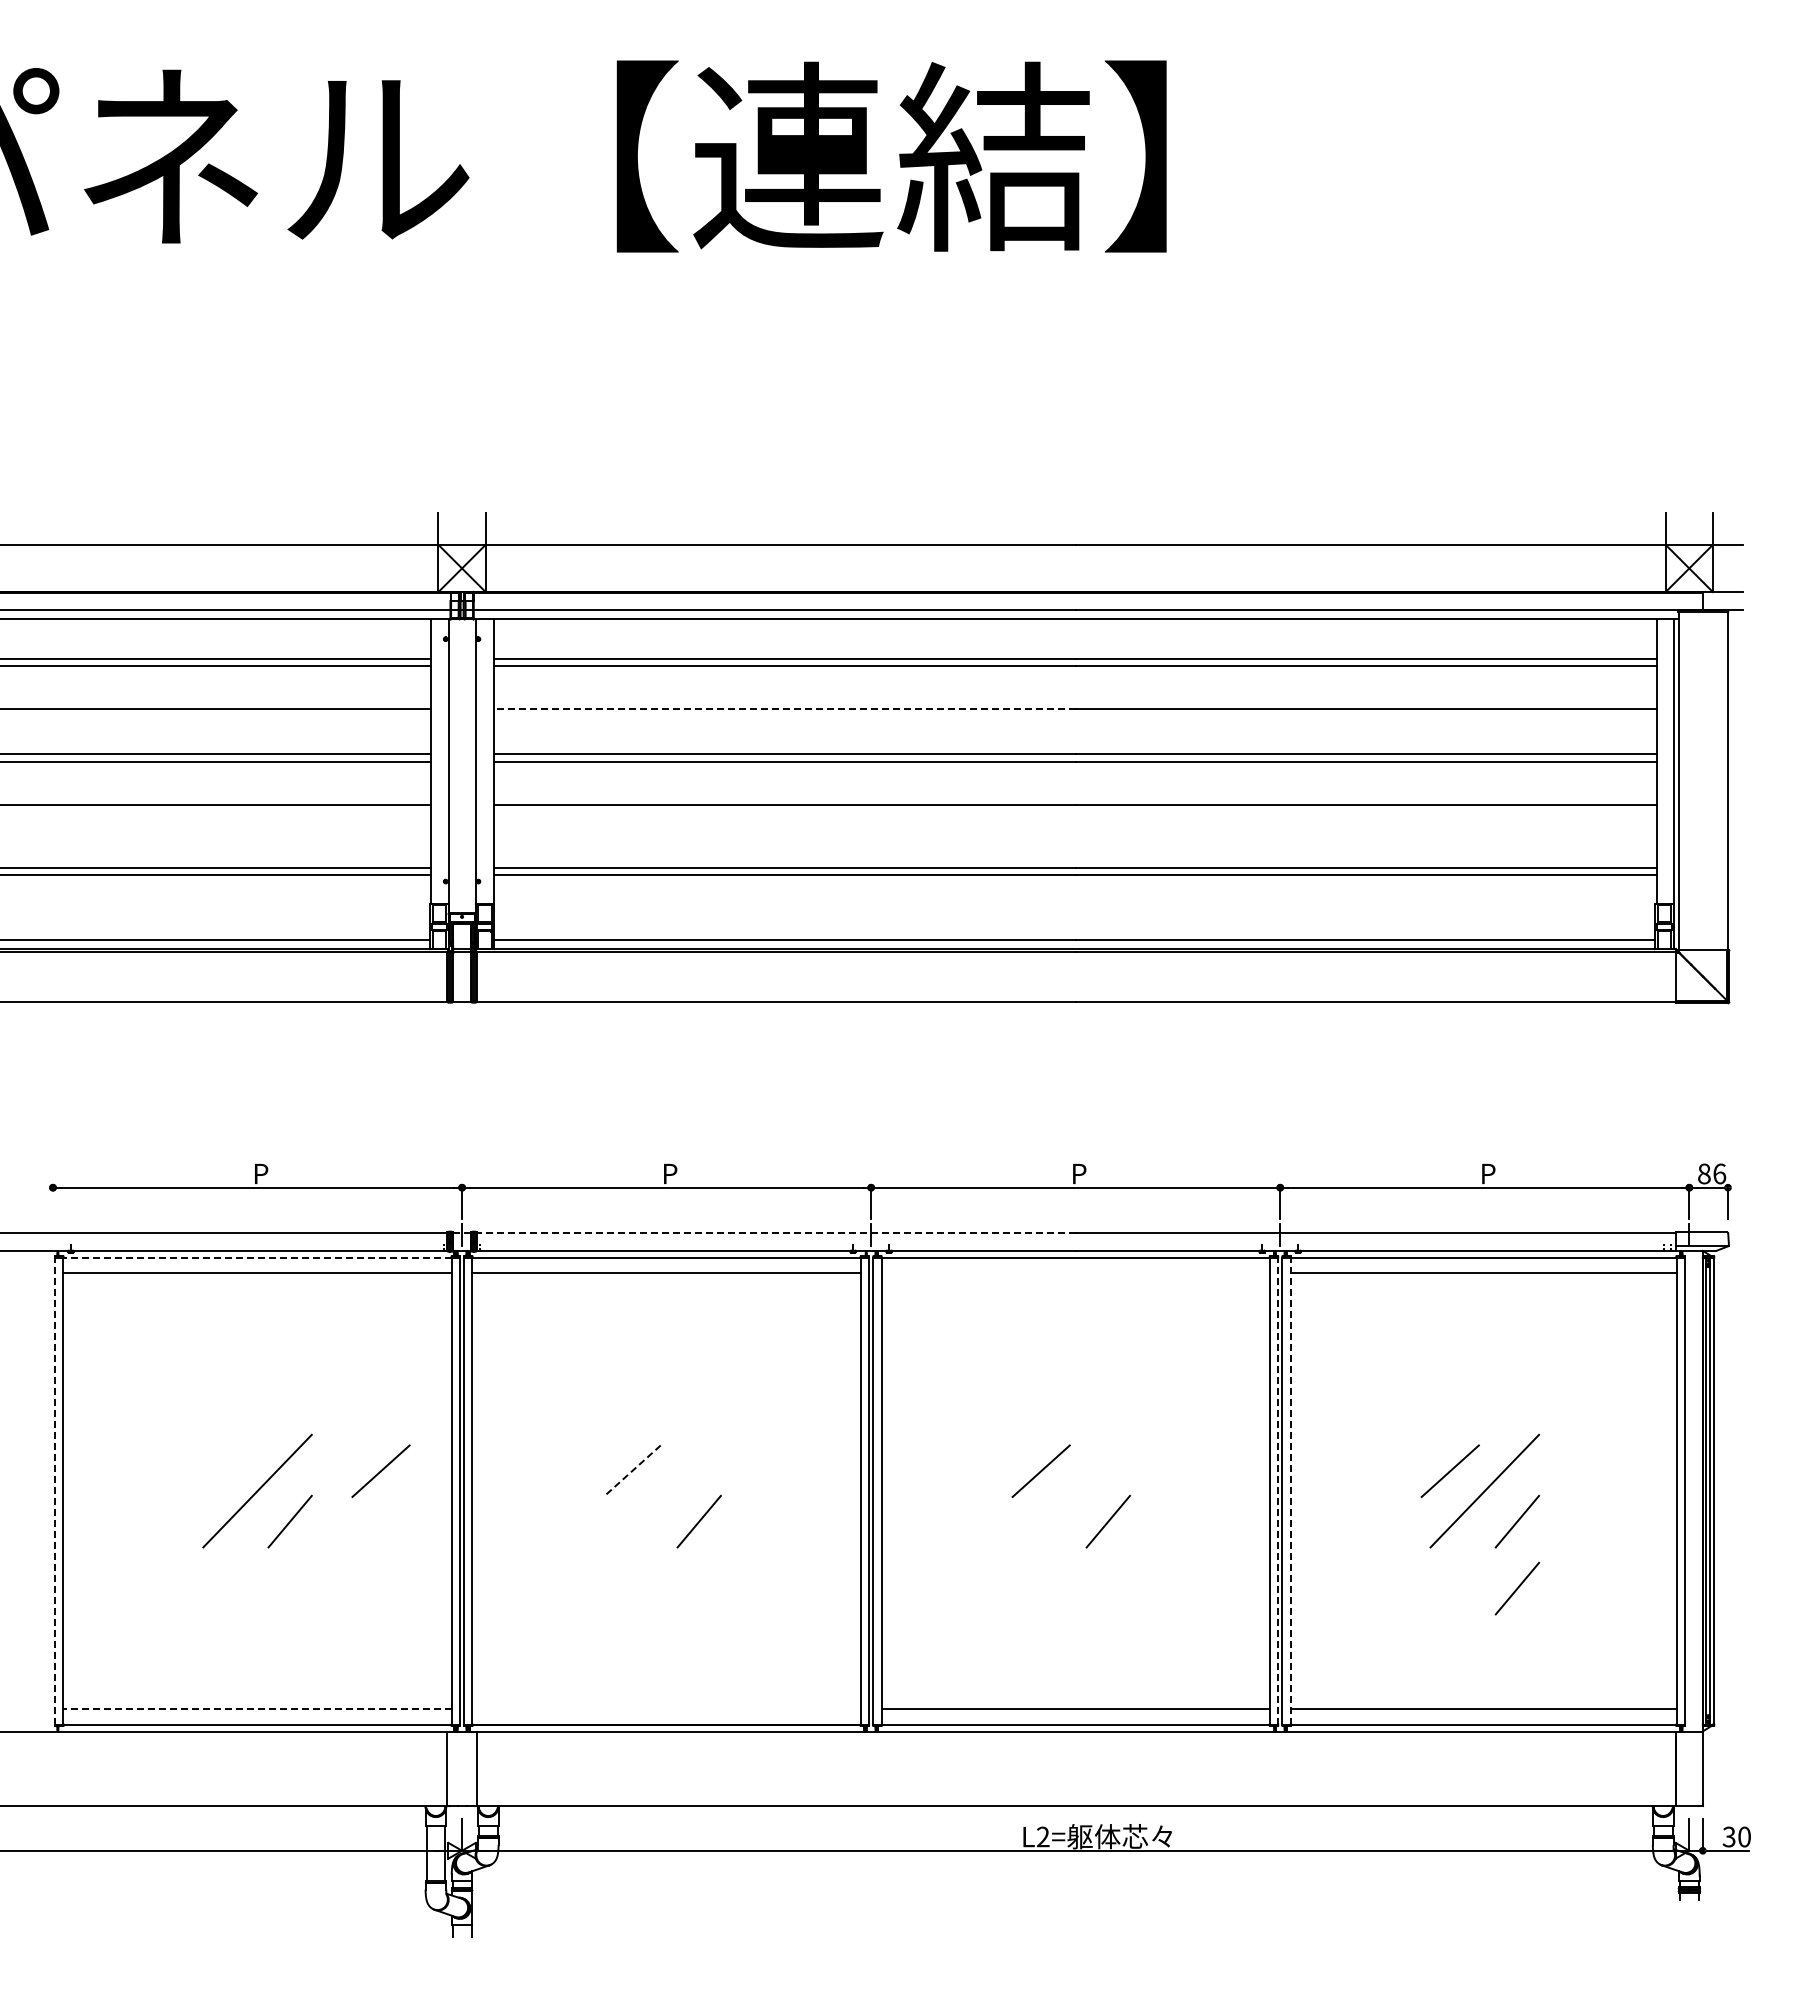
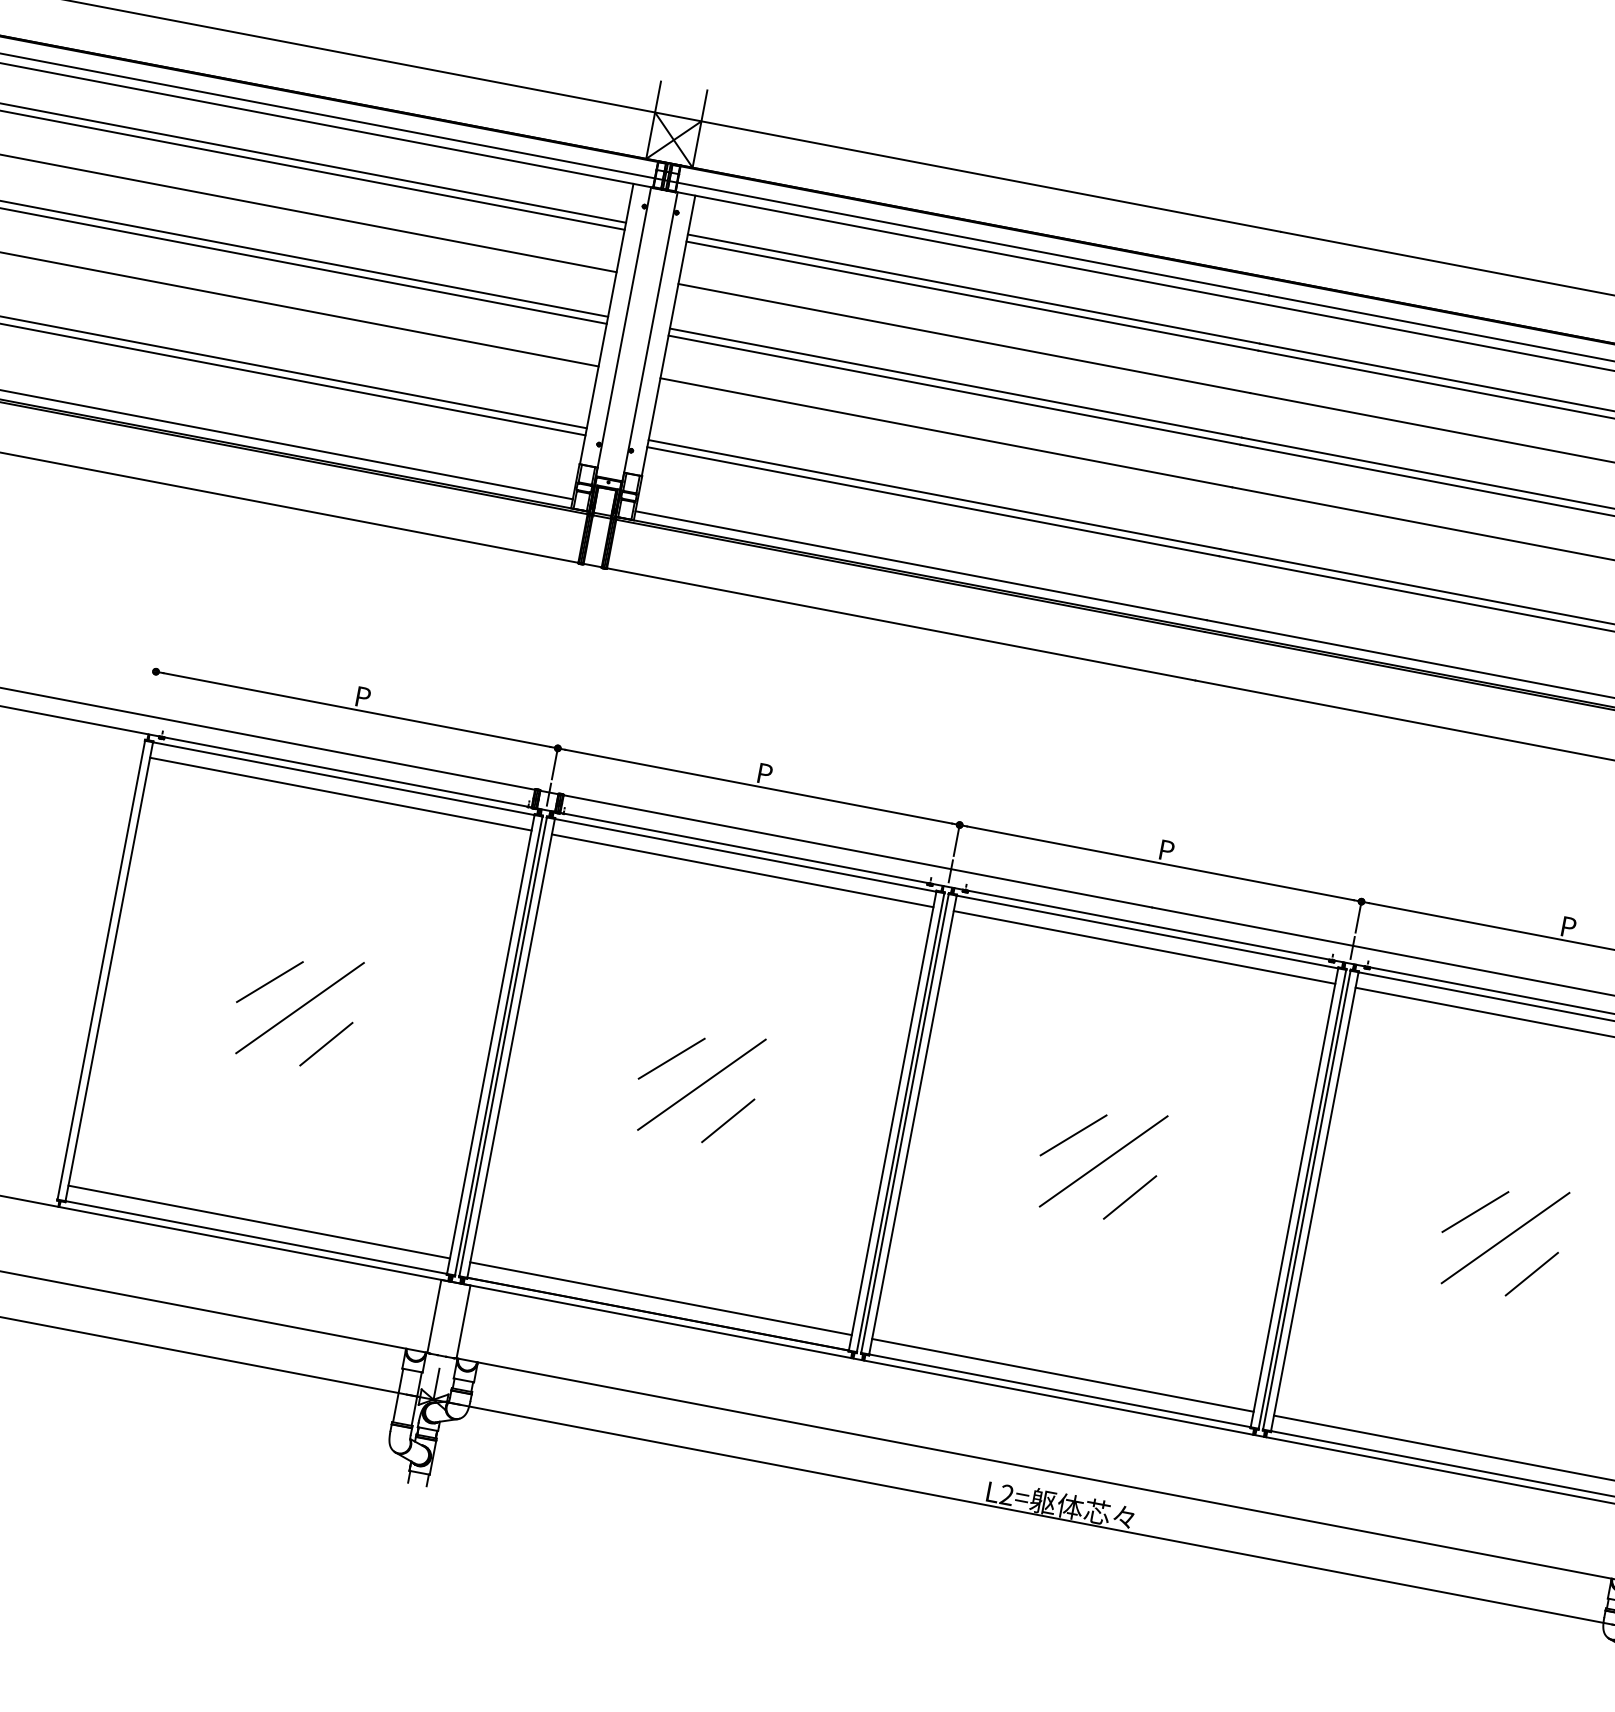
line: (784, 708) -> (964, 338), dashed -> solid
line: (761, 1232) -> (843, 848), dashed -> solid
line: (257, 1257) -> (343, 778), dashed -> solid
line: (1075, 1273) -> (1144, 947), added
line: (380, 1470) -> (269, 981), moved
line: (631, 1471) -> (671, 1058), dashed -> solid
line: (666, 1490) -> (701, 1084), added
line: (1075, 1490) -> (1103, 1160), added
line: (55, 1491) -> (101, 970), dashed -> solid
line: (1277, 1491) -> (1301, 1199), dashed -> solid
line: (1290, 1491) -> (1314, 1202), dashed -> solid
line: (1517, 1588) -> (1519, 1339), removed
line: (257, 1708) -> (259, 1221), dashed -> solid
line: (666, 1708) -> (661, 1298), added

